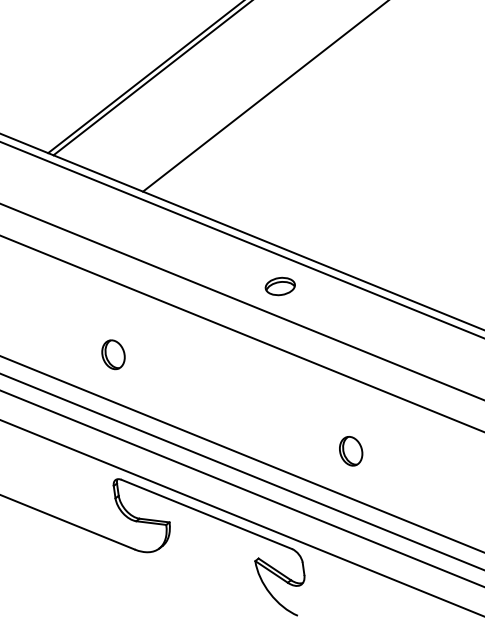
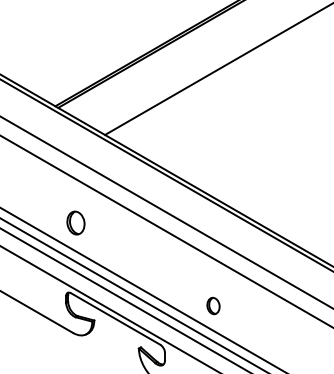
part: (279, 285) -> (173, 197), removed
part: (114, 355) -> (76, 223), size x1.4
part: (350, 450) -> (213, 305), moved

